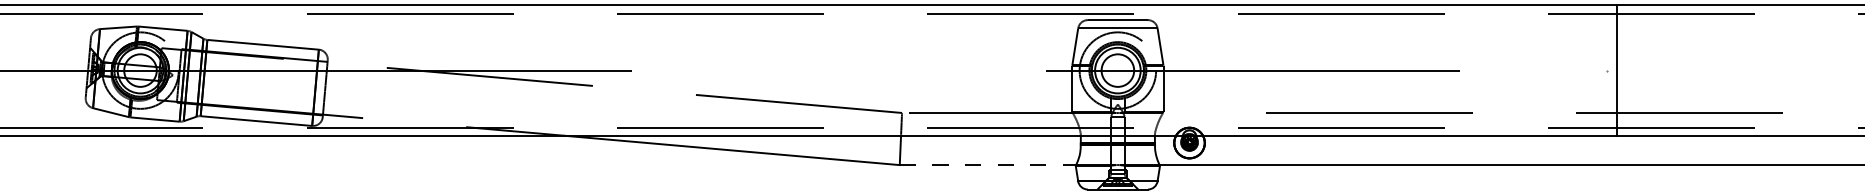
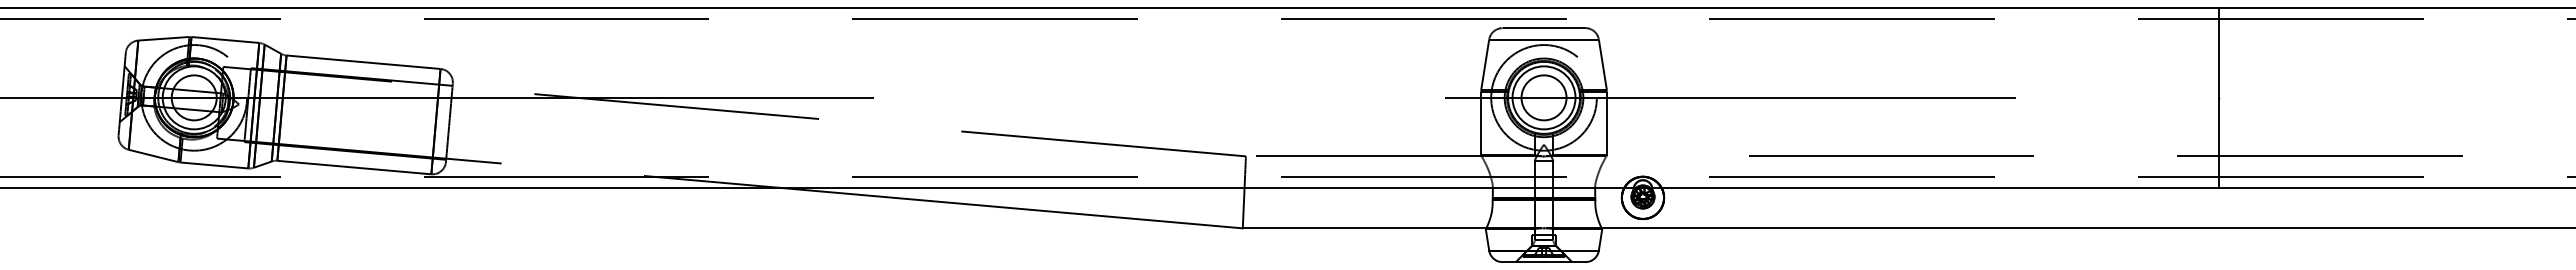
line: (1616, 70) -> (2218, 97), moved
line: (987, 165) -> (1364, 228), dashed -> solid

